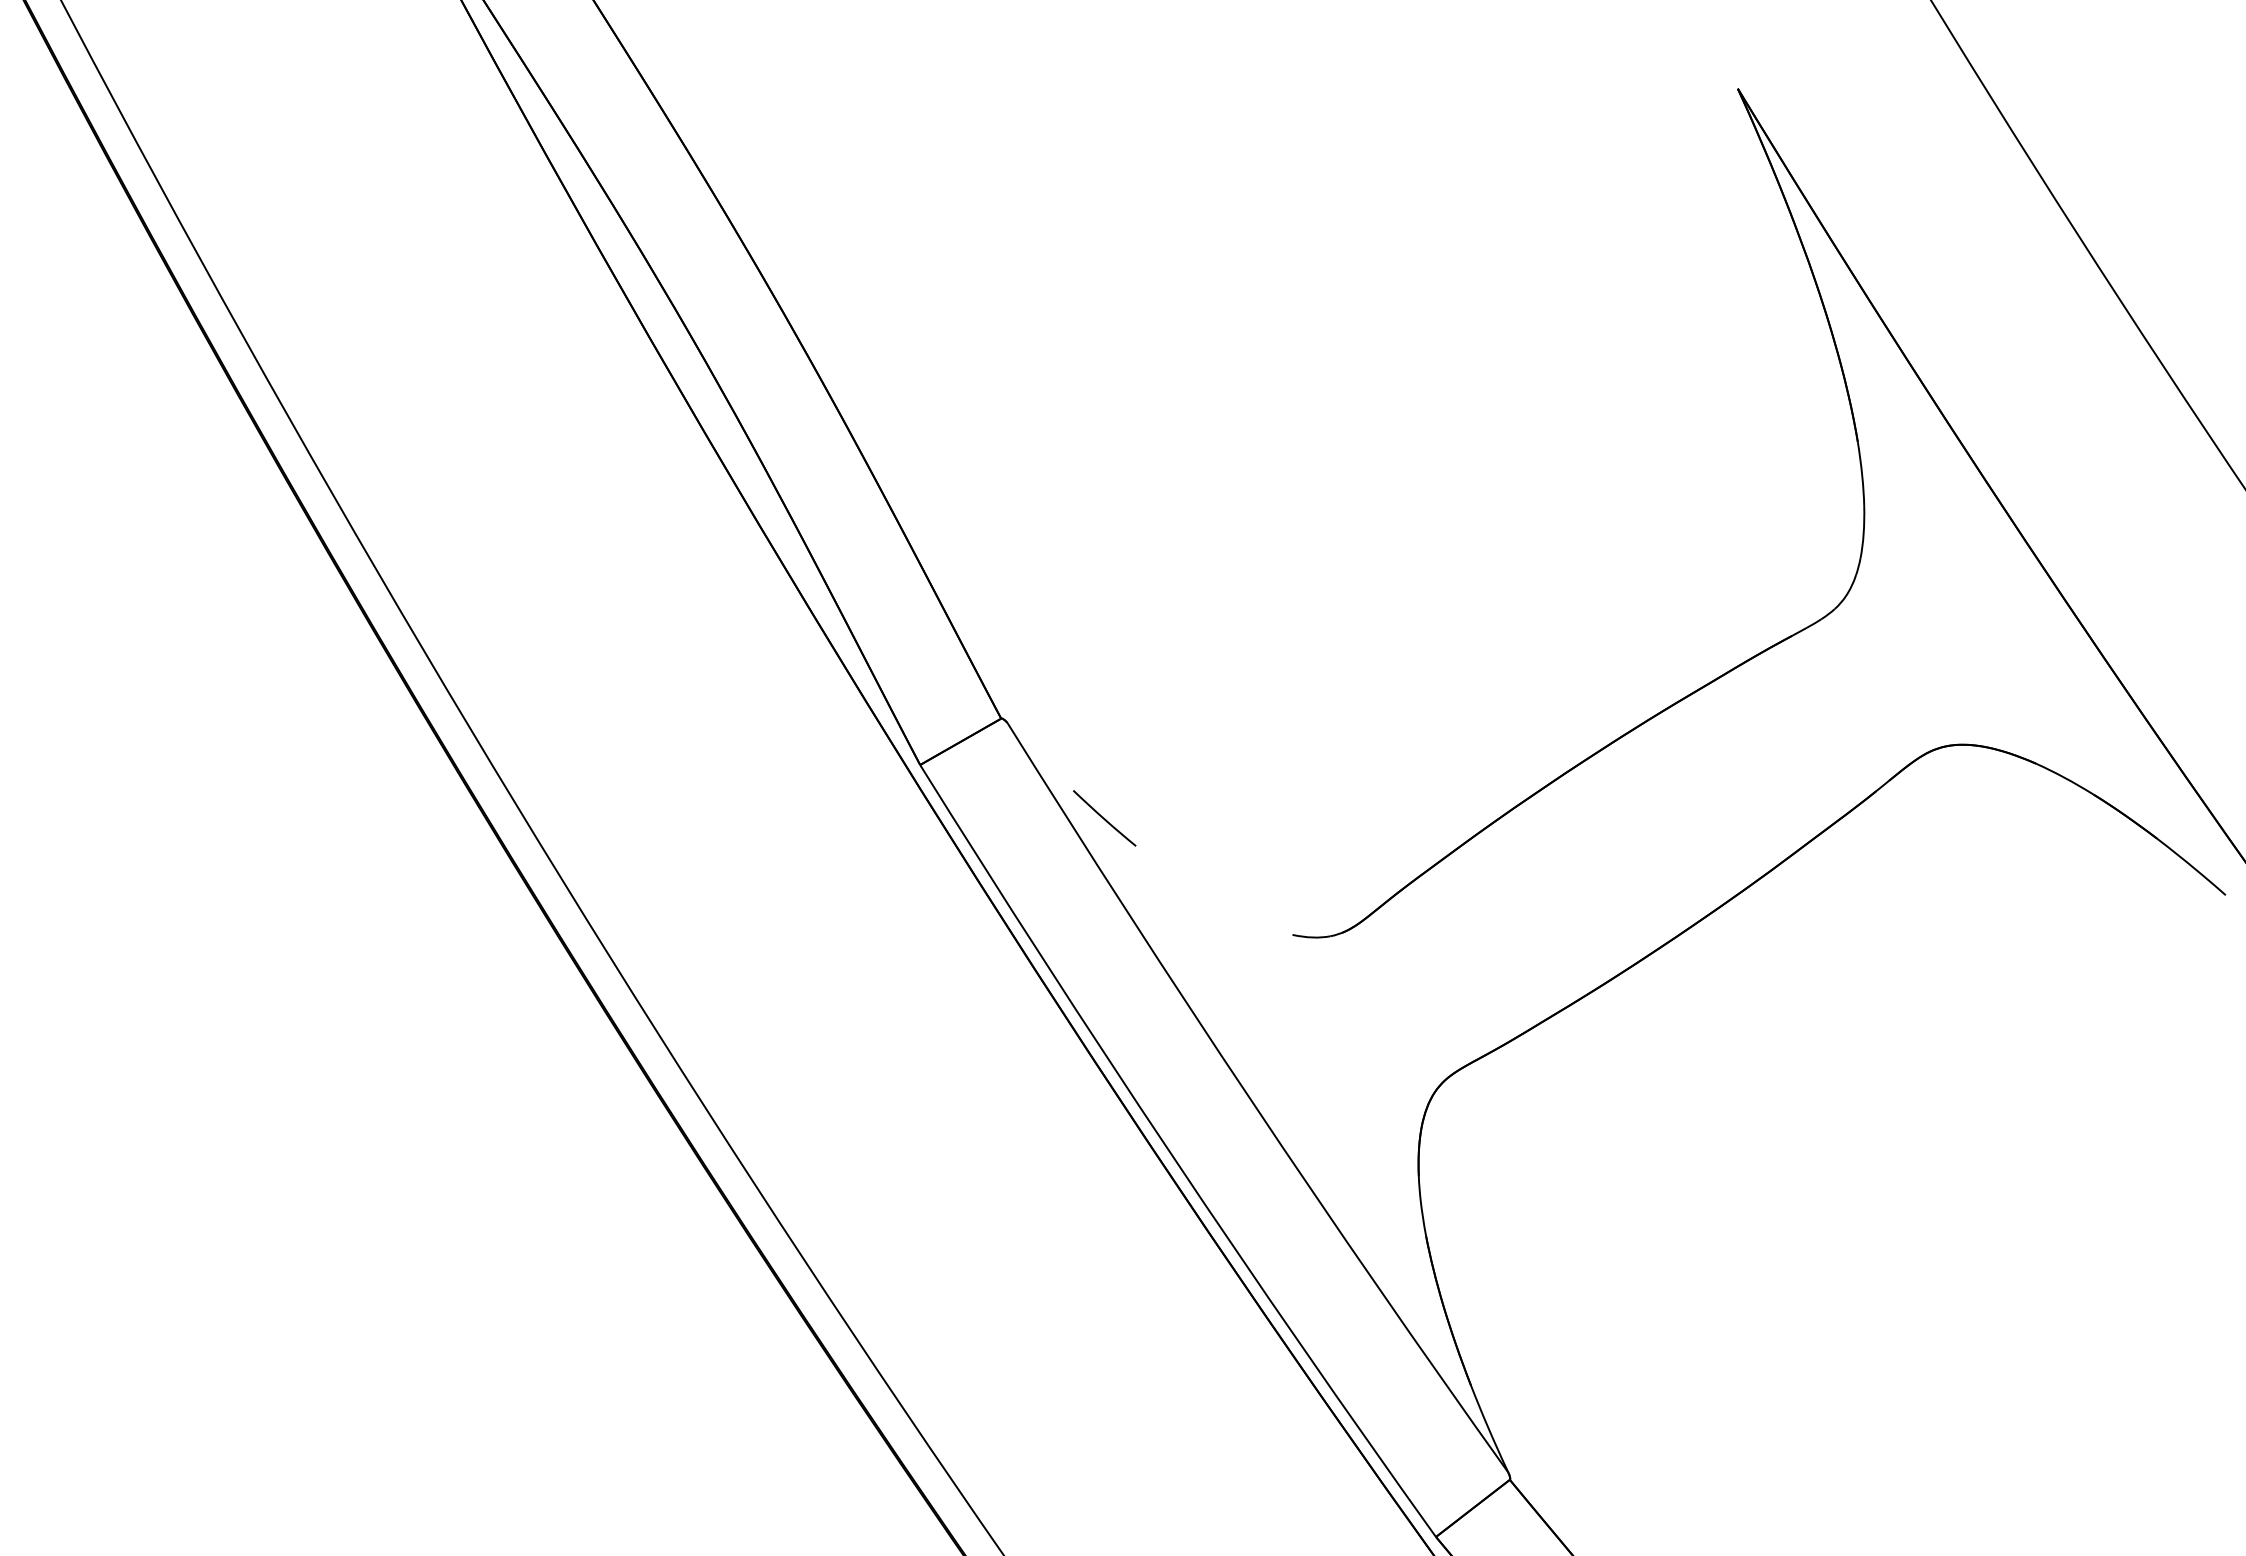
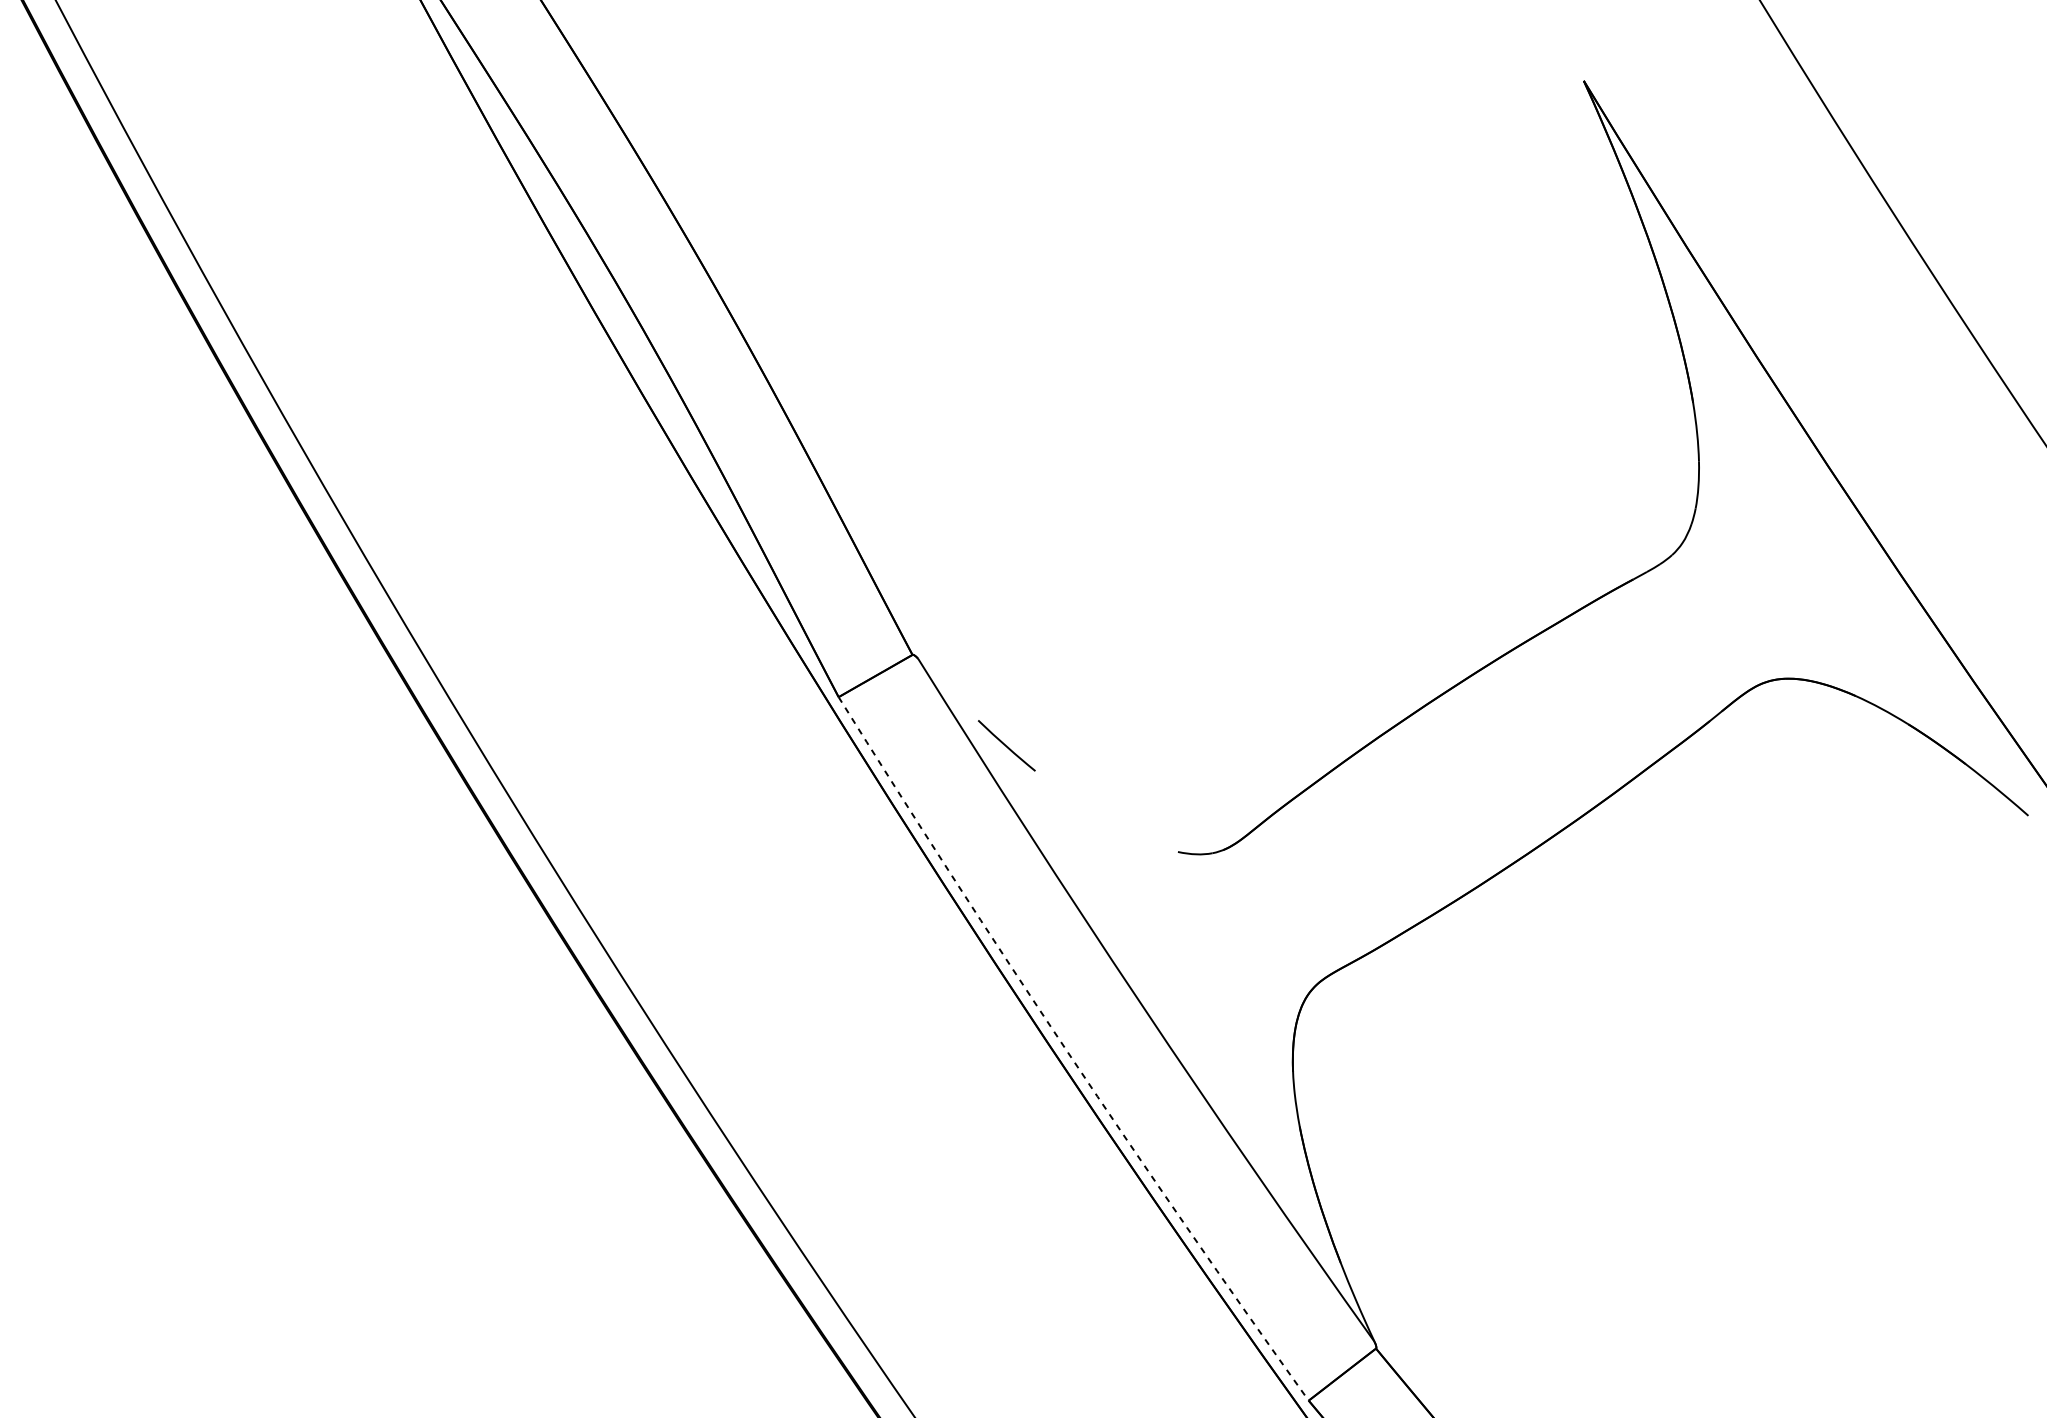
arc: (1171, 1155) -> (1067, 1053), solid -> dashed

